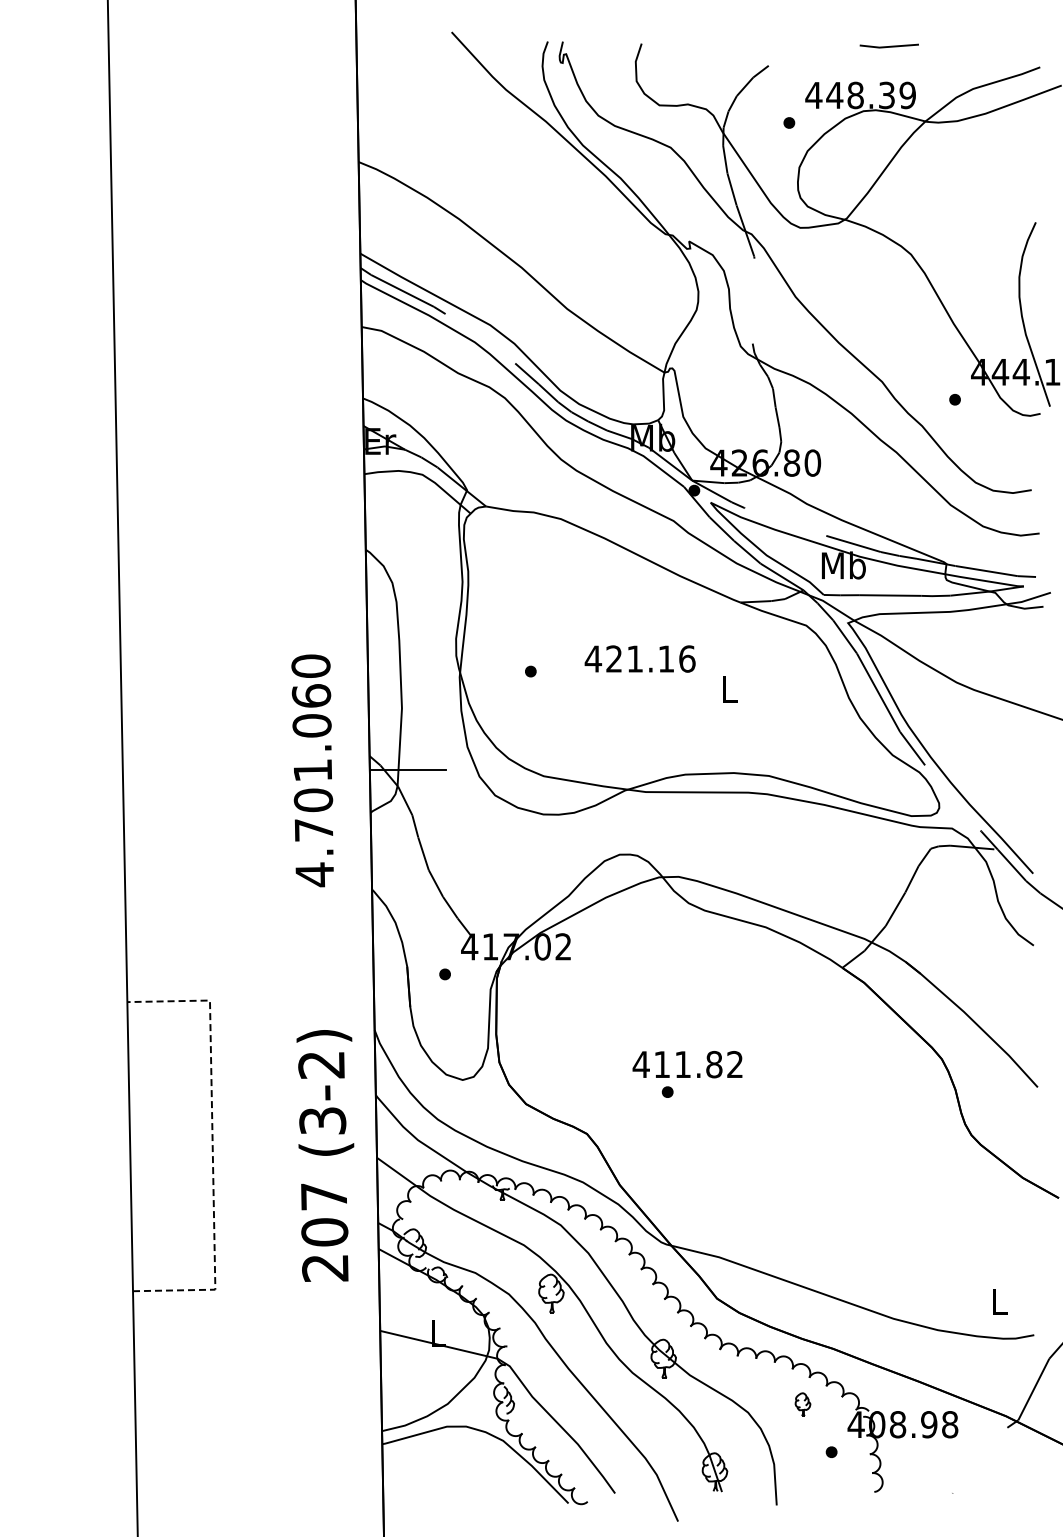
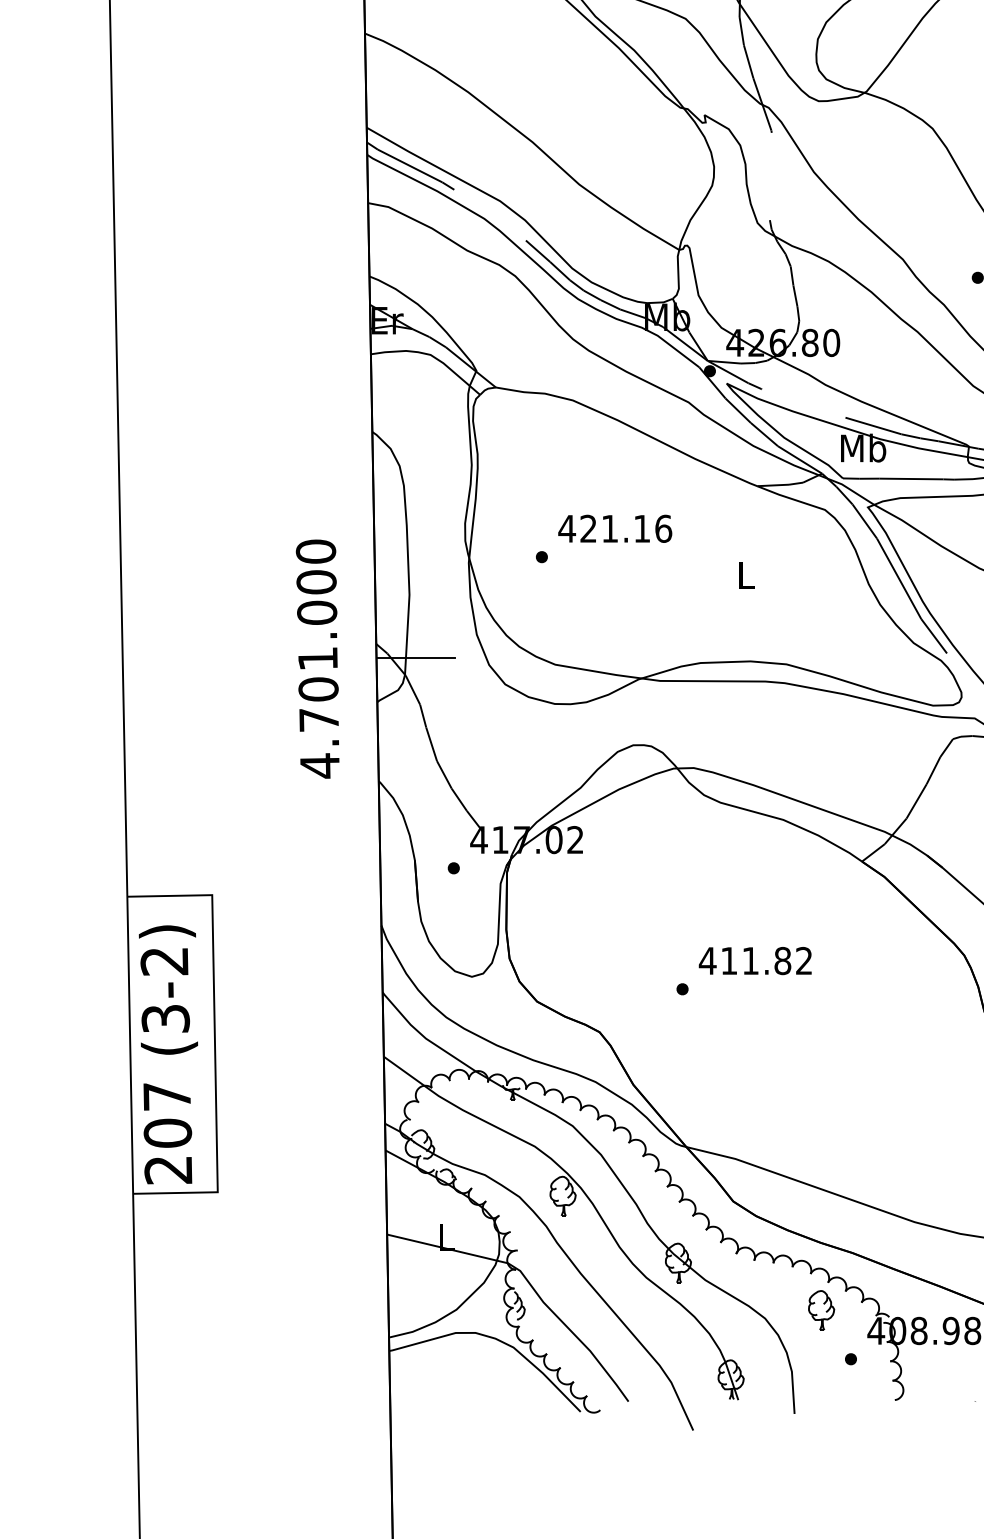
text: (639, 658) -> (614, 528), moved
text: (311, 695) -> (316, 581), 4.701.060 -> 4.701.000
text: (687, 1064) -> (755, 960), moved
line: (212, 1145) -> (214, 1044), dashed -> solid
text: (325, 1155) -> (168, 1054), moved
part: (802, 1404) -> (821, 1310), size x1.67

